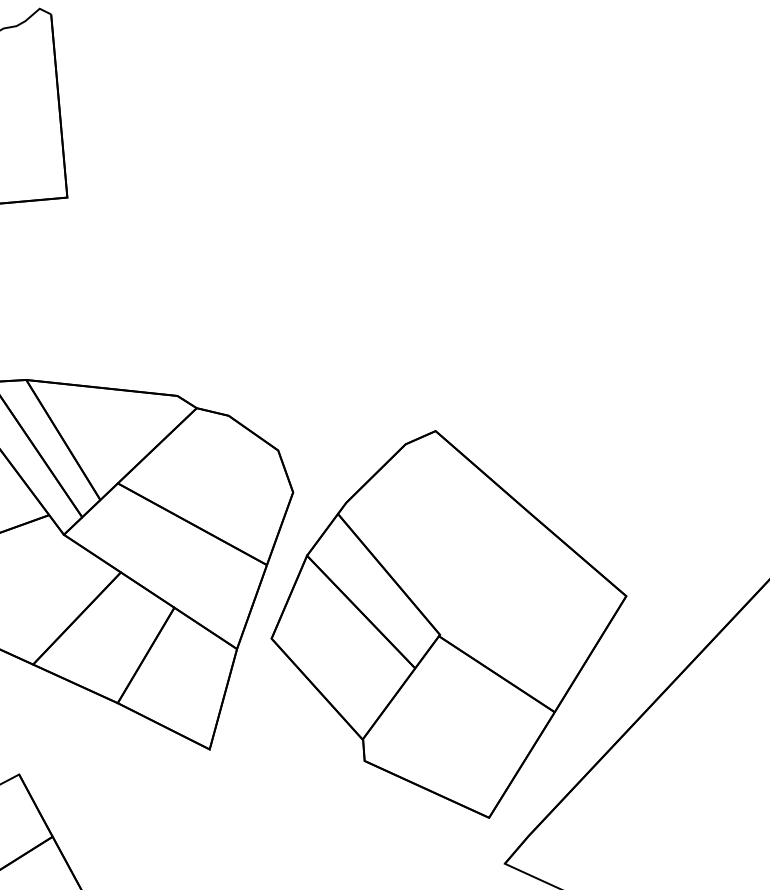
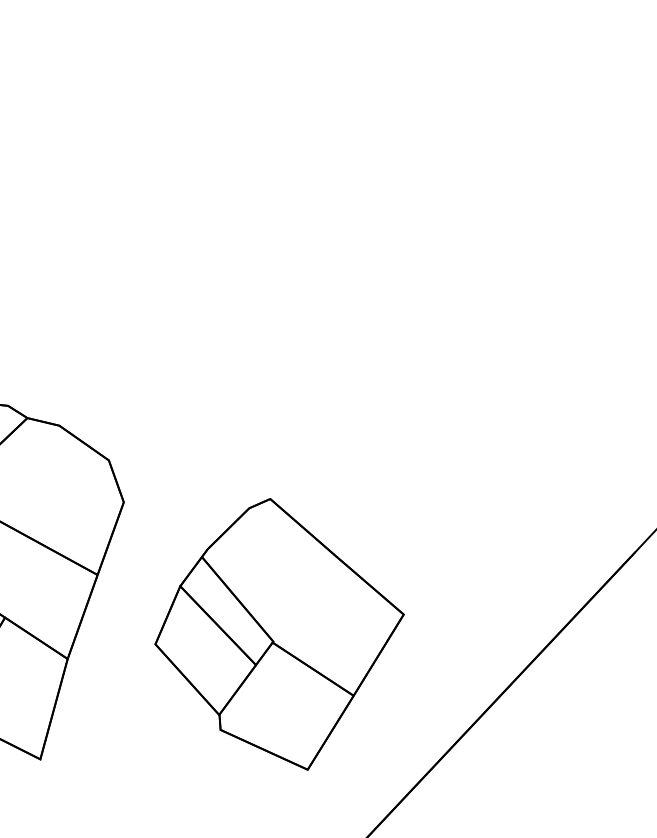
part: (448, 624) -> (279, 634), size x0.7

